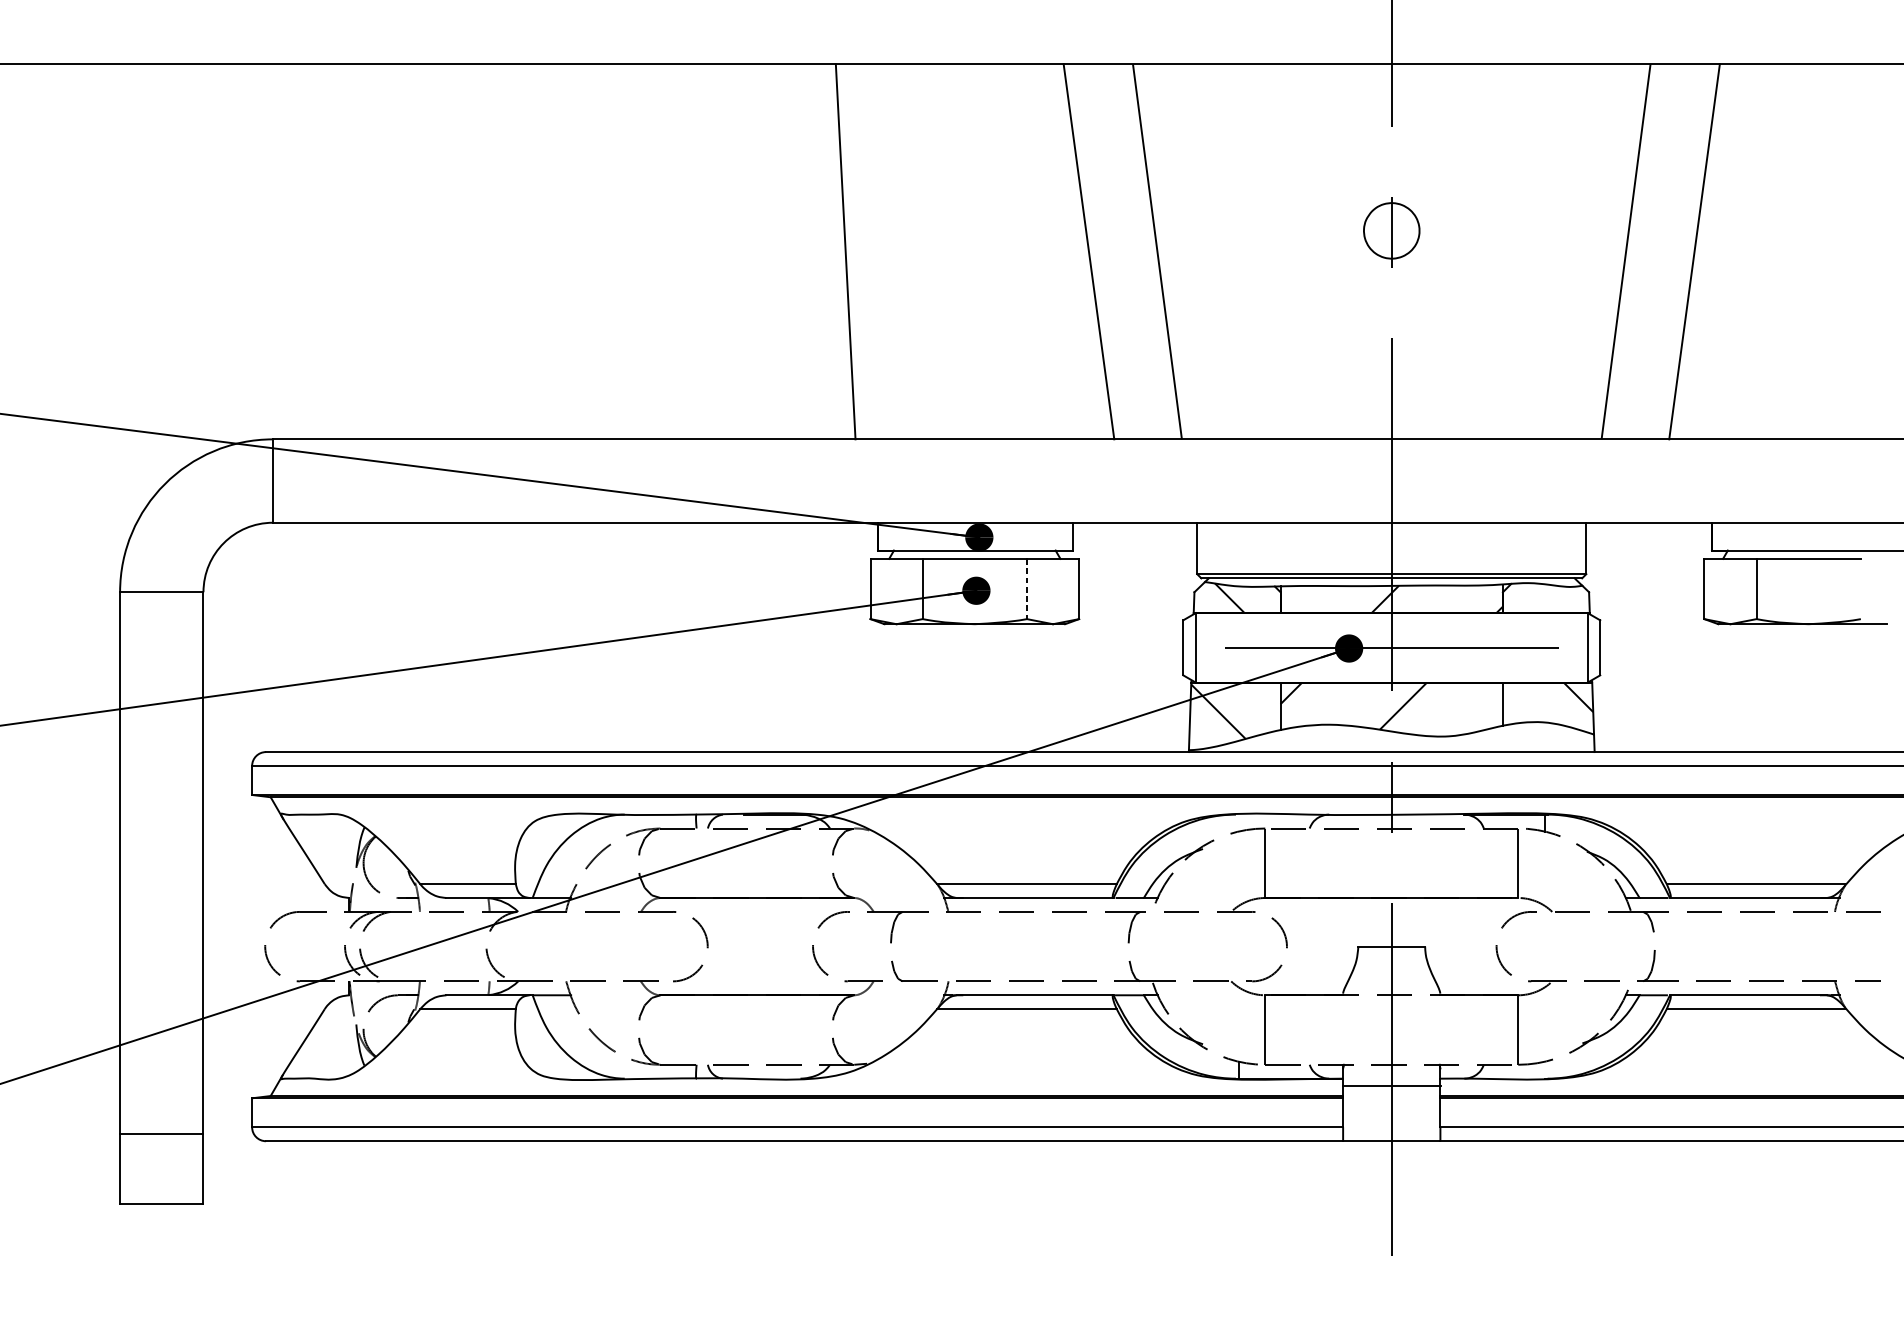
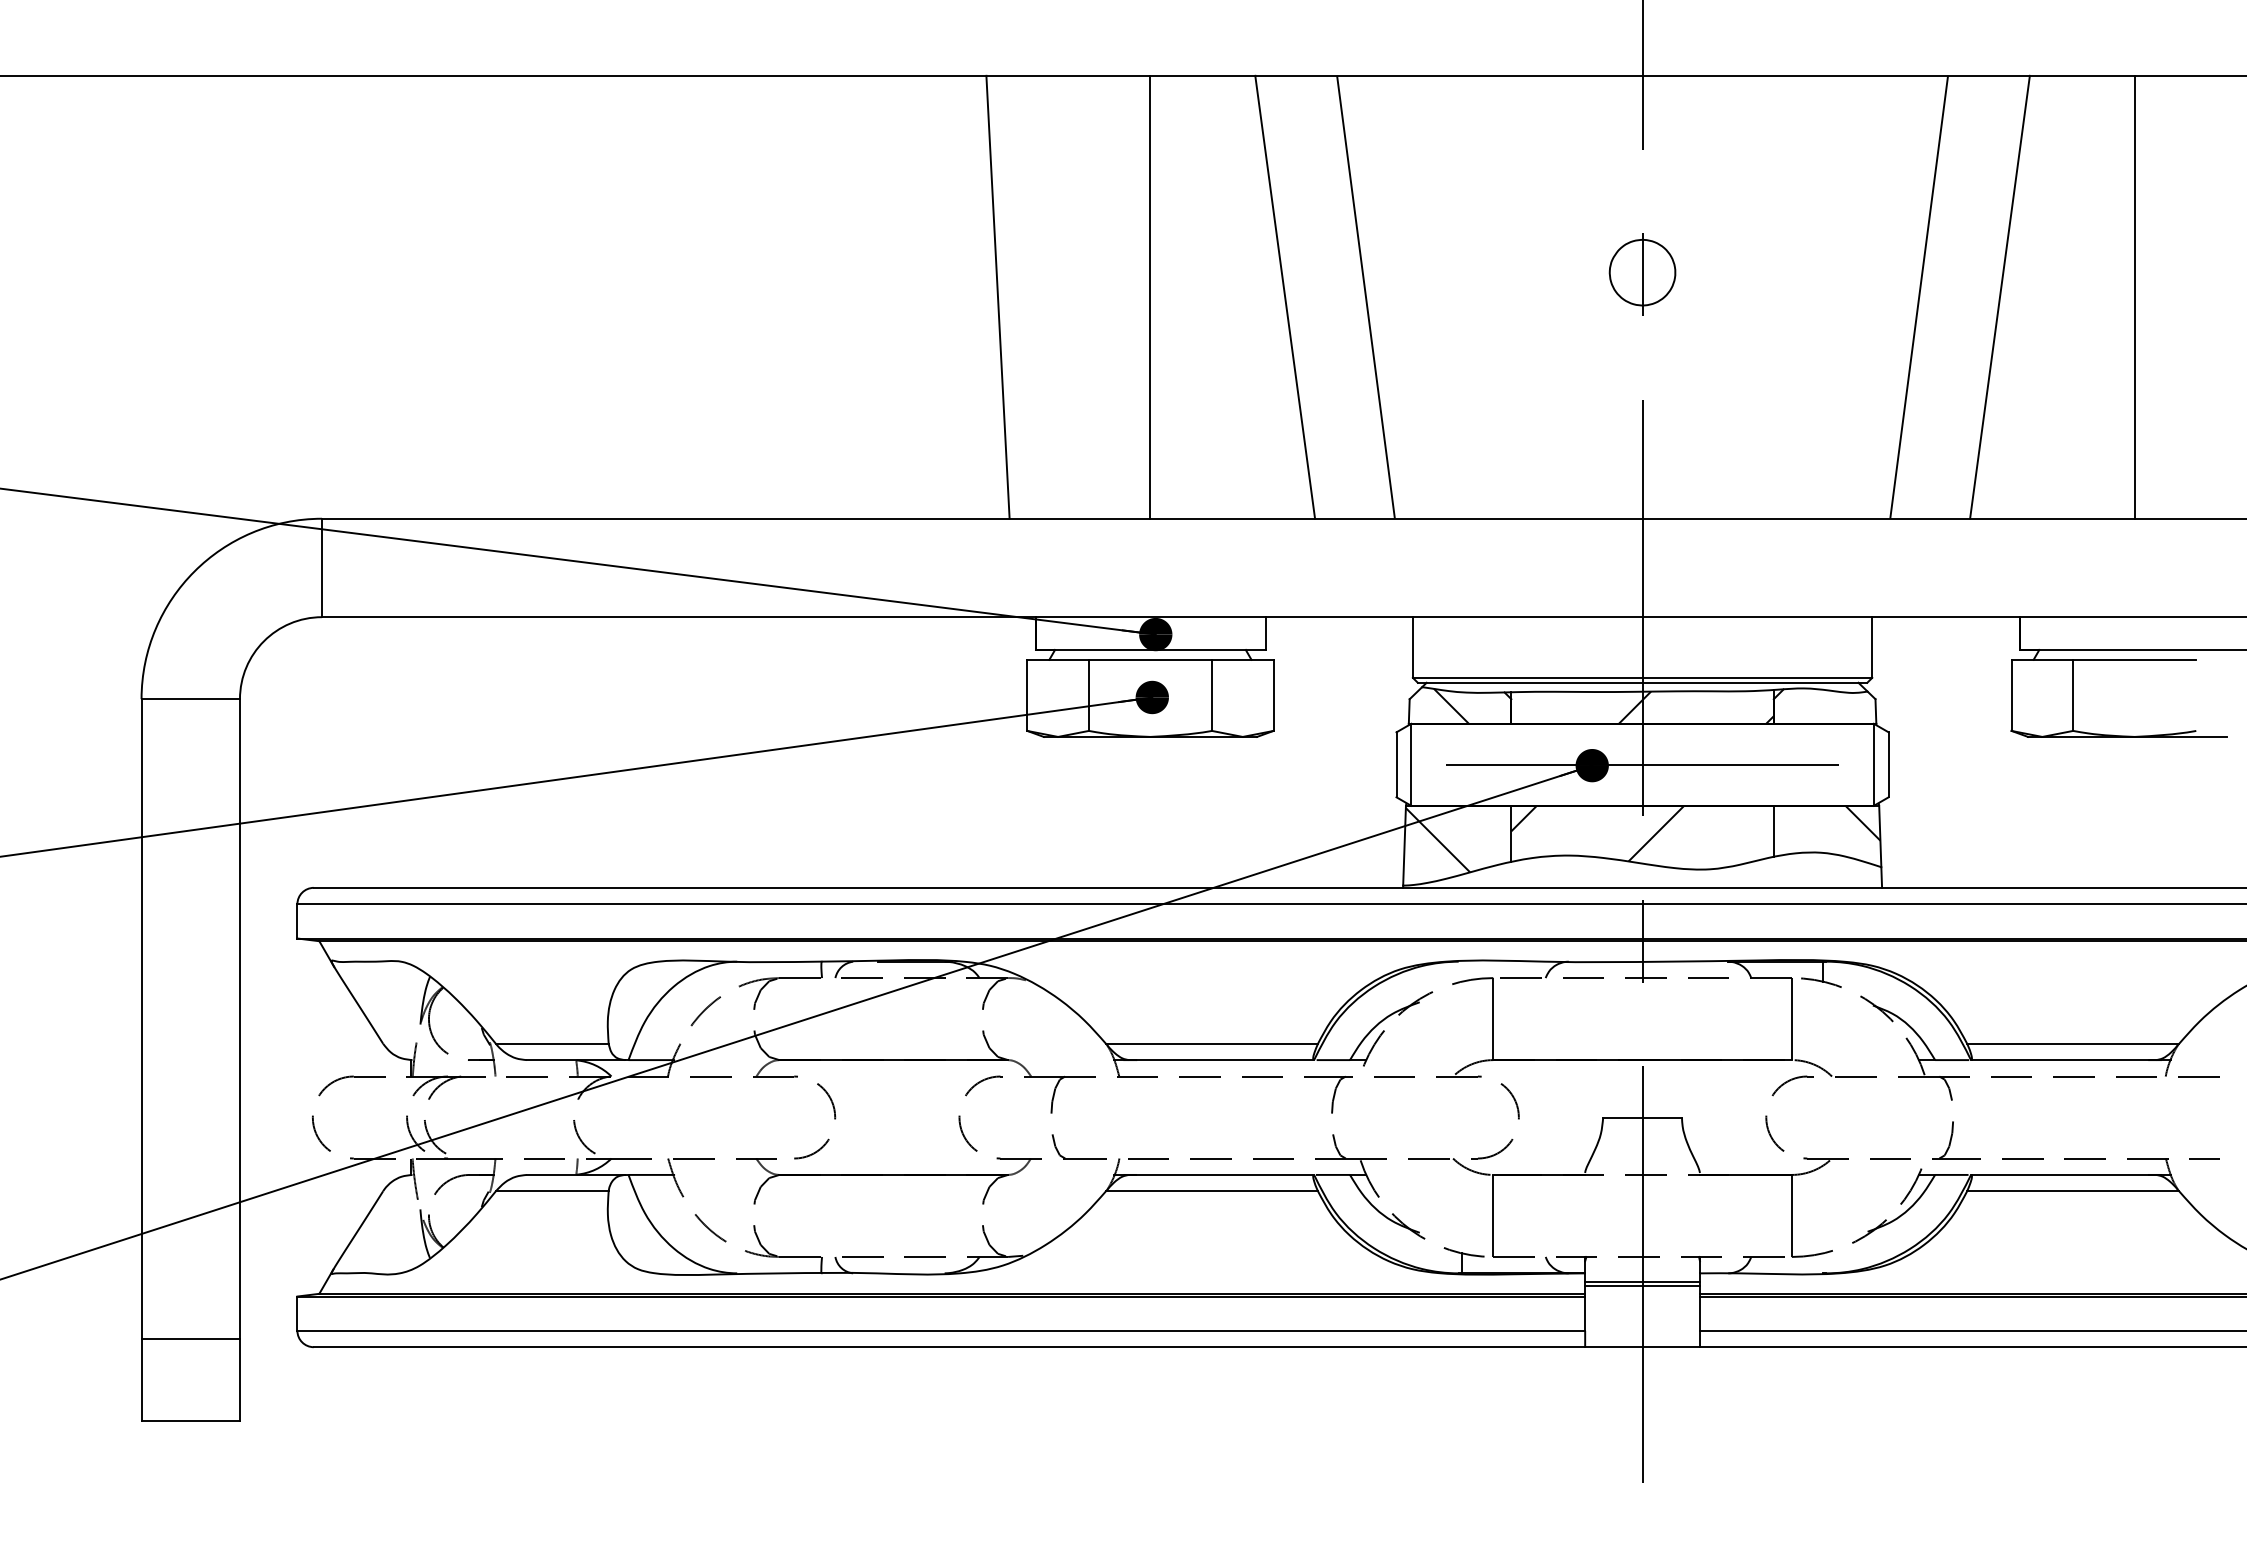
line: (974, 251) -> (1150, 296), added
line: (1808, 251) -> (2134, 296), added
line: (1027, 589) -> (1212, 695), dashed -> solid
line: (1391, 1088) -> (1642, 1285), added

